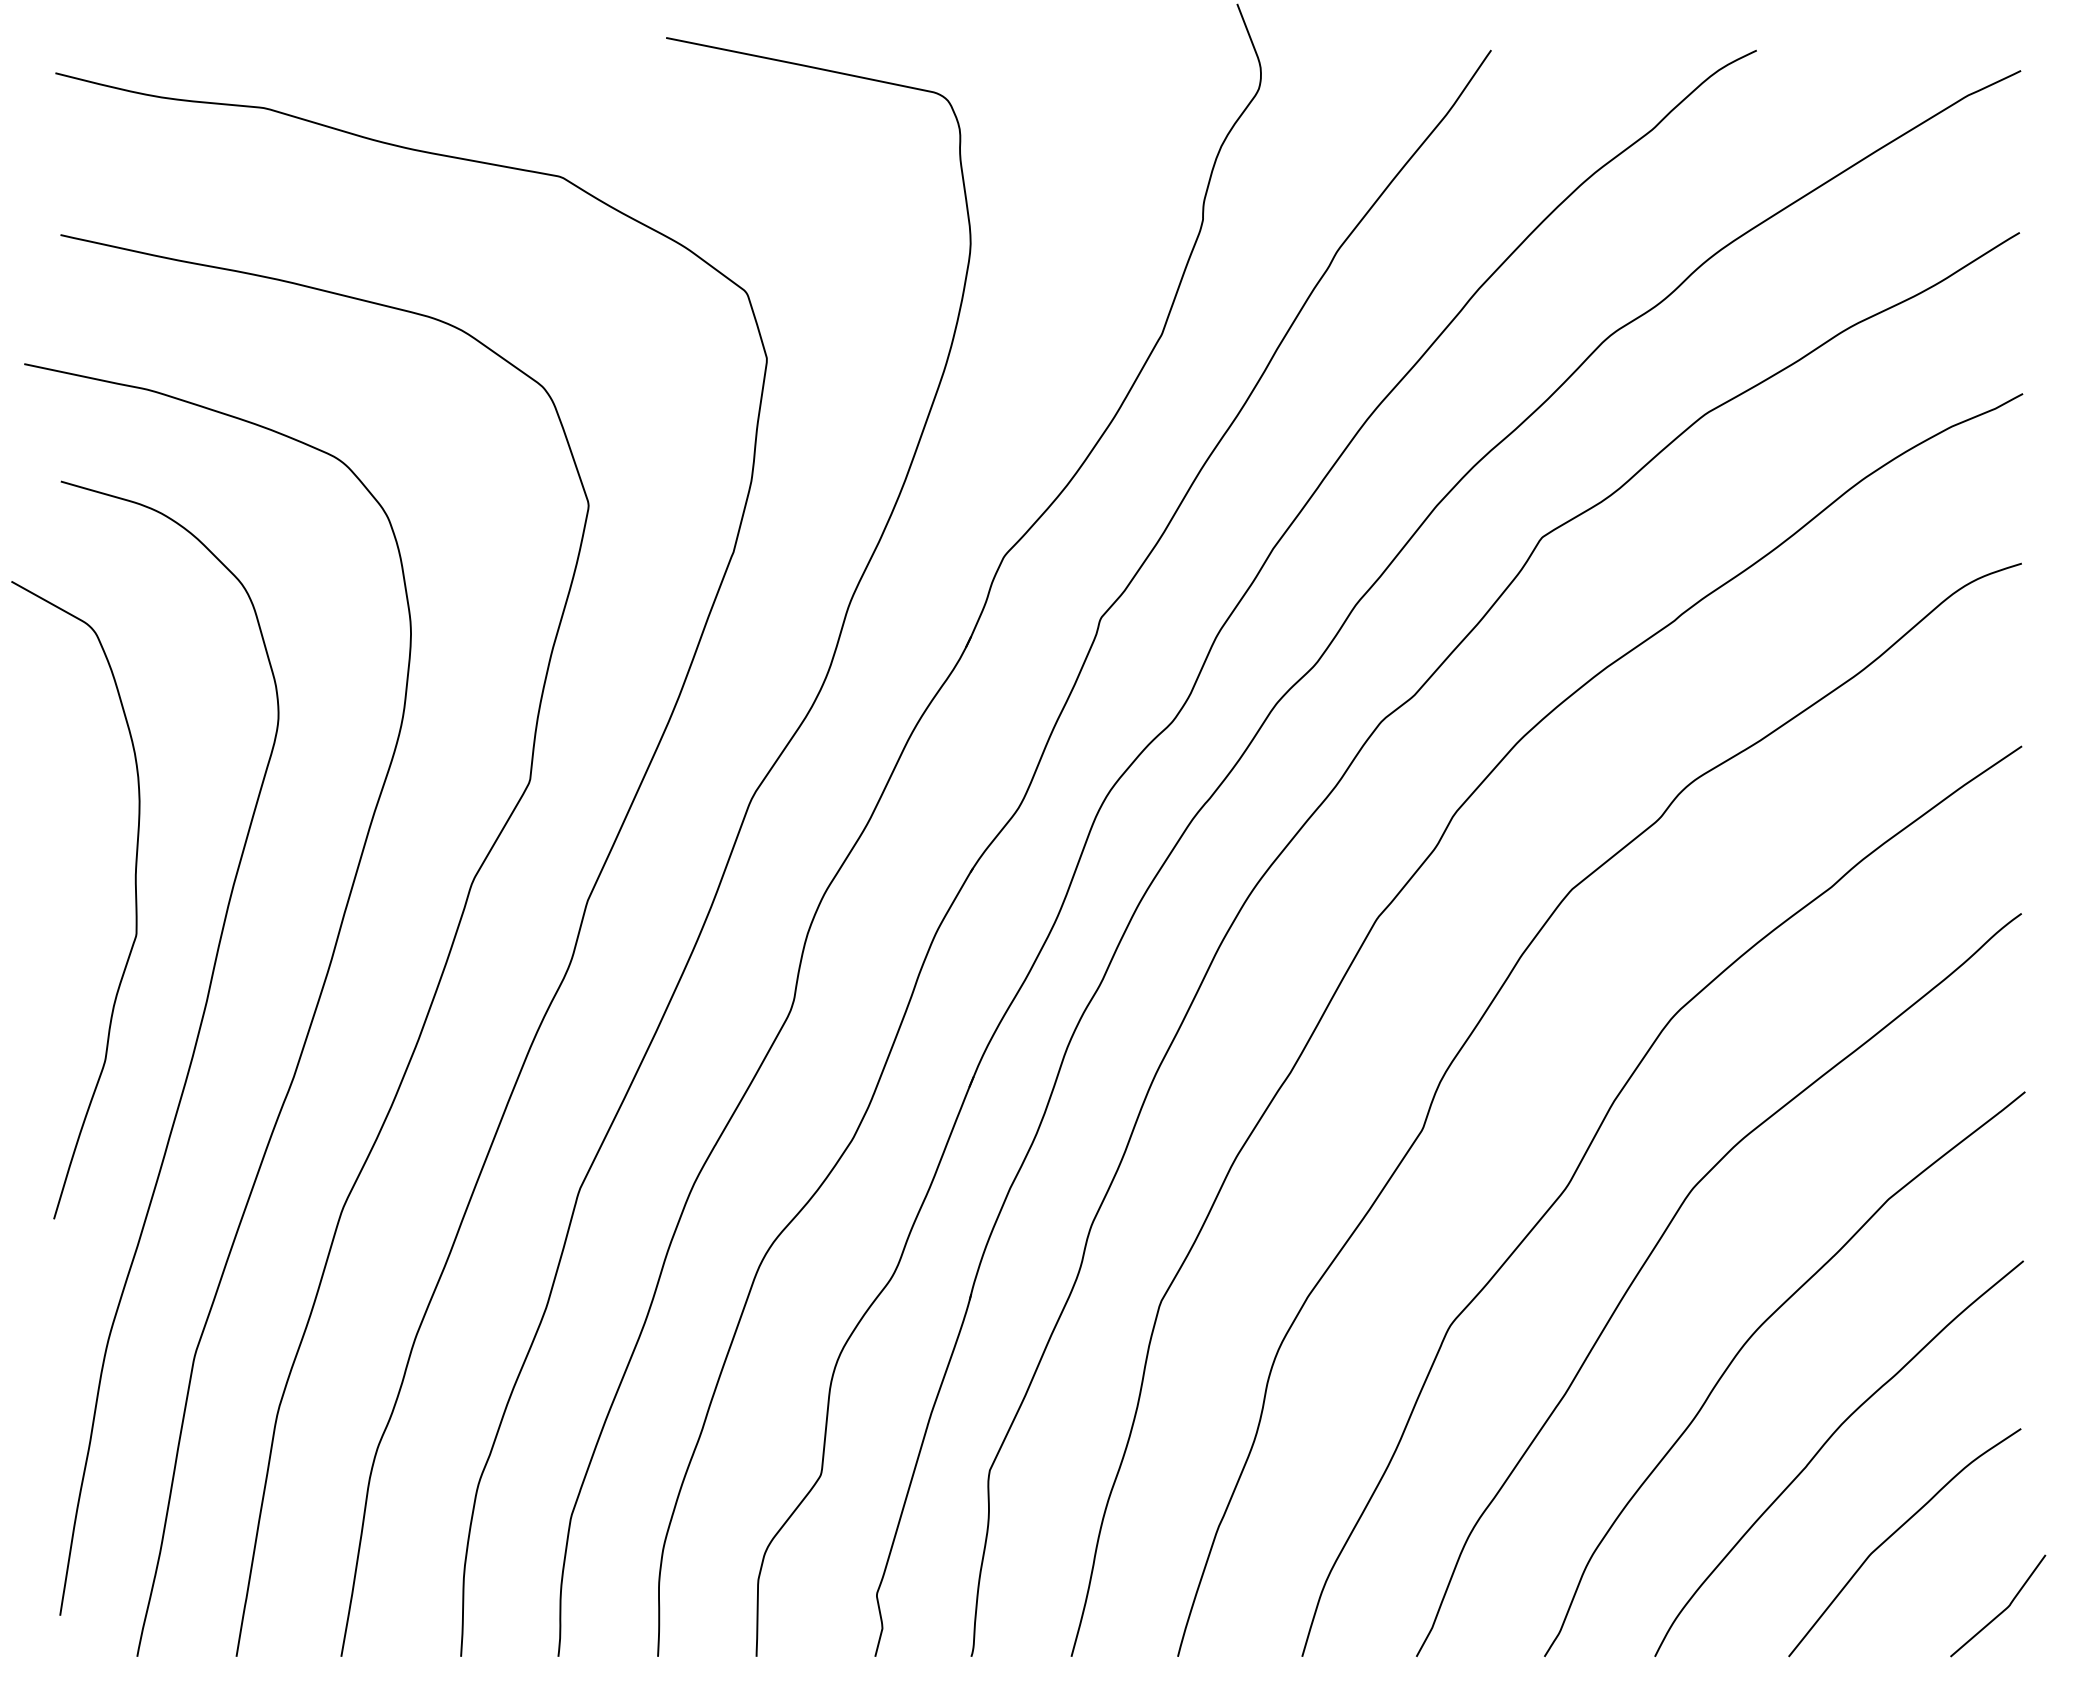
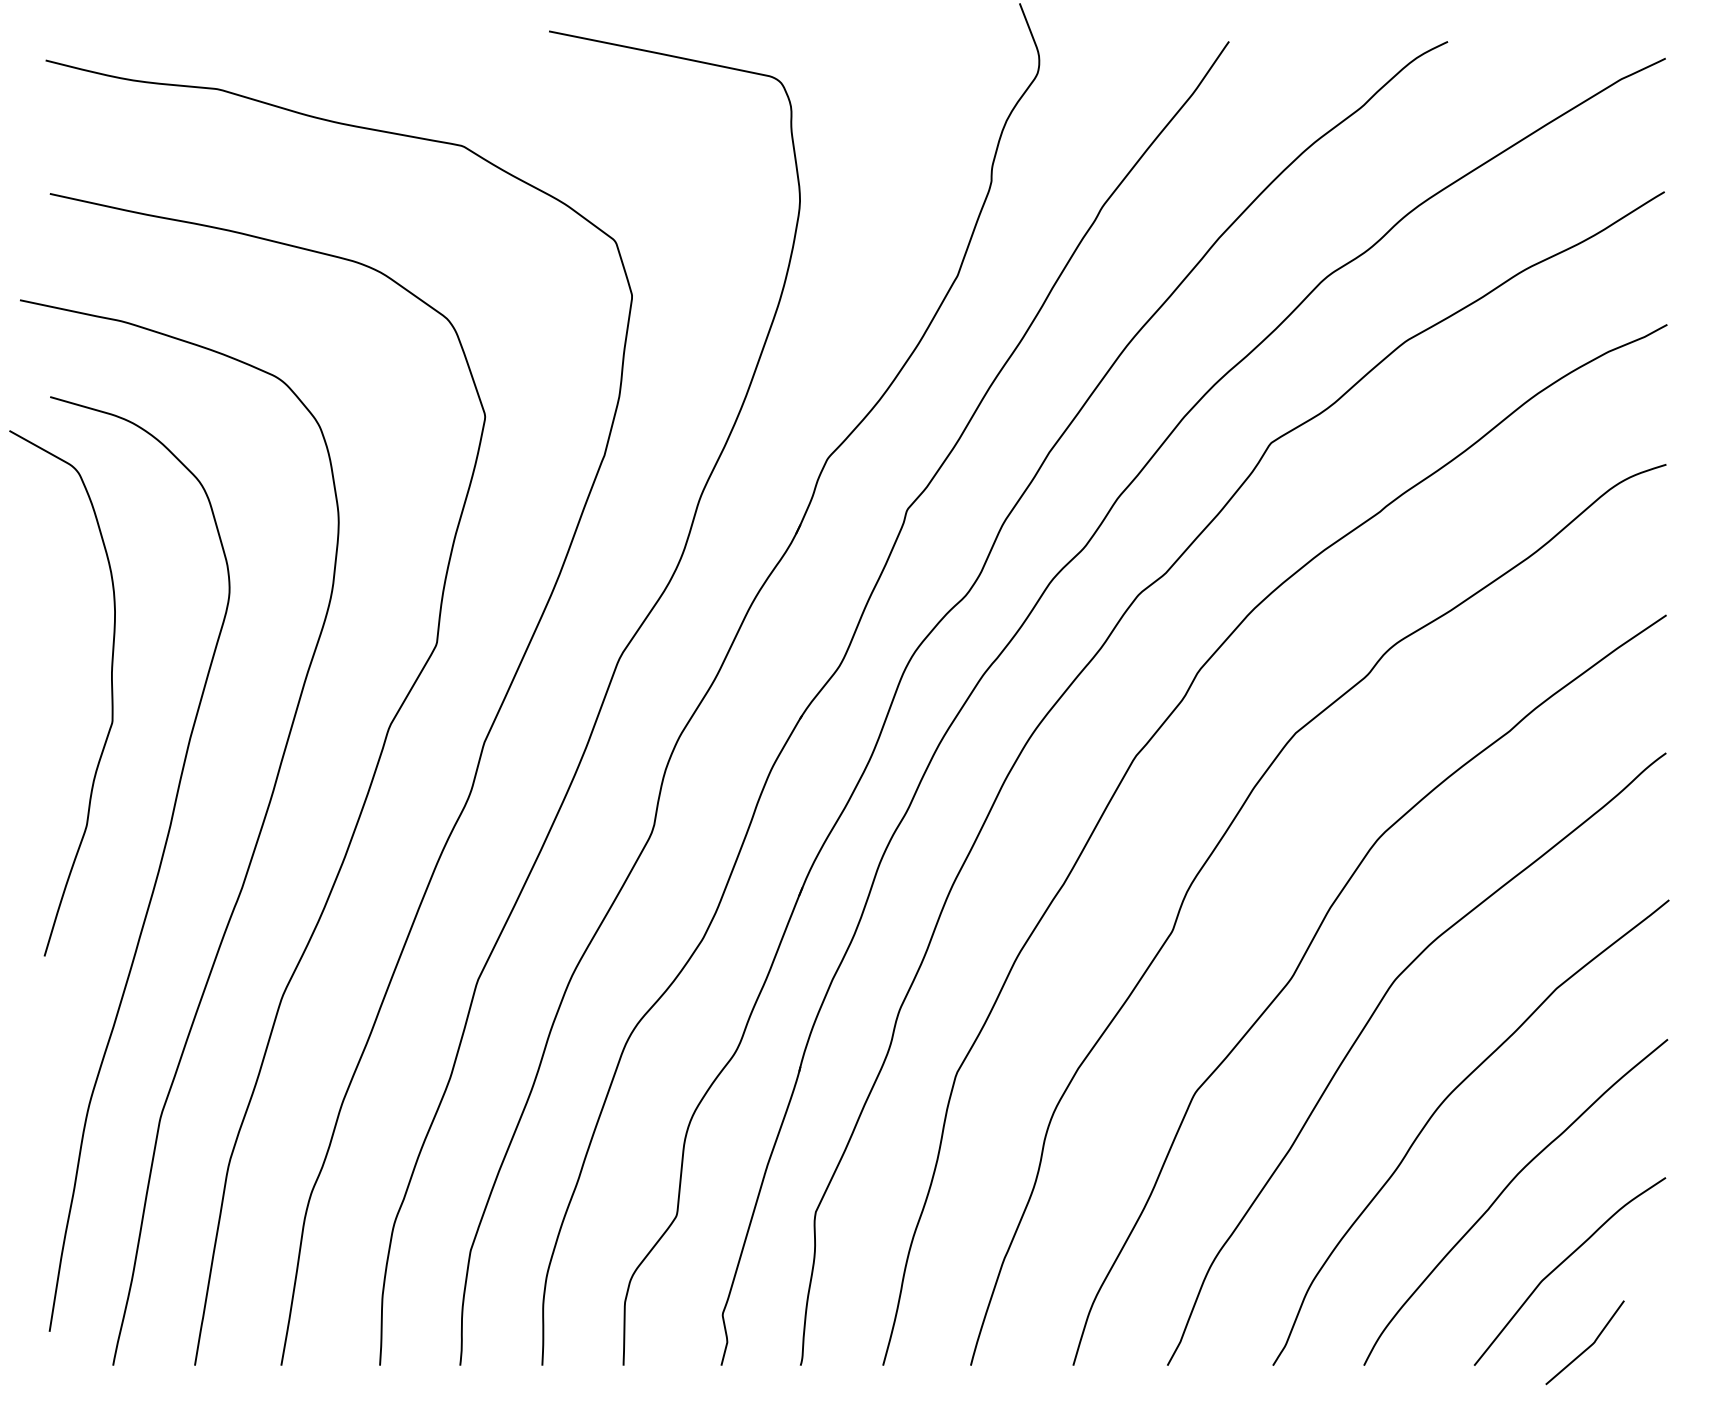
curve: (135, 900) -> (111, 693), moved
curve: (2003, 1609) -> (1589, 1345), moved

